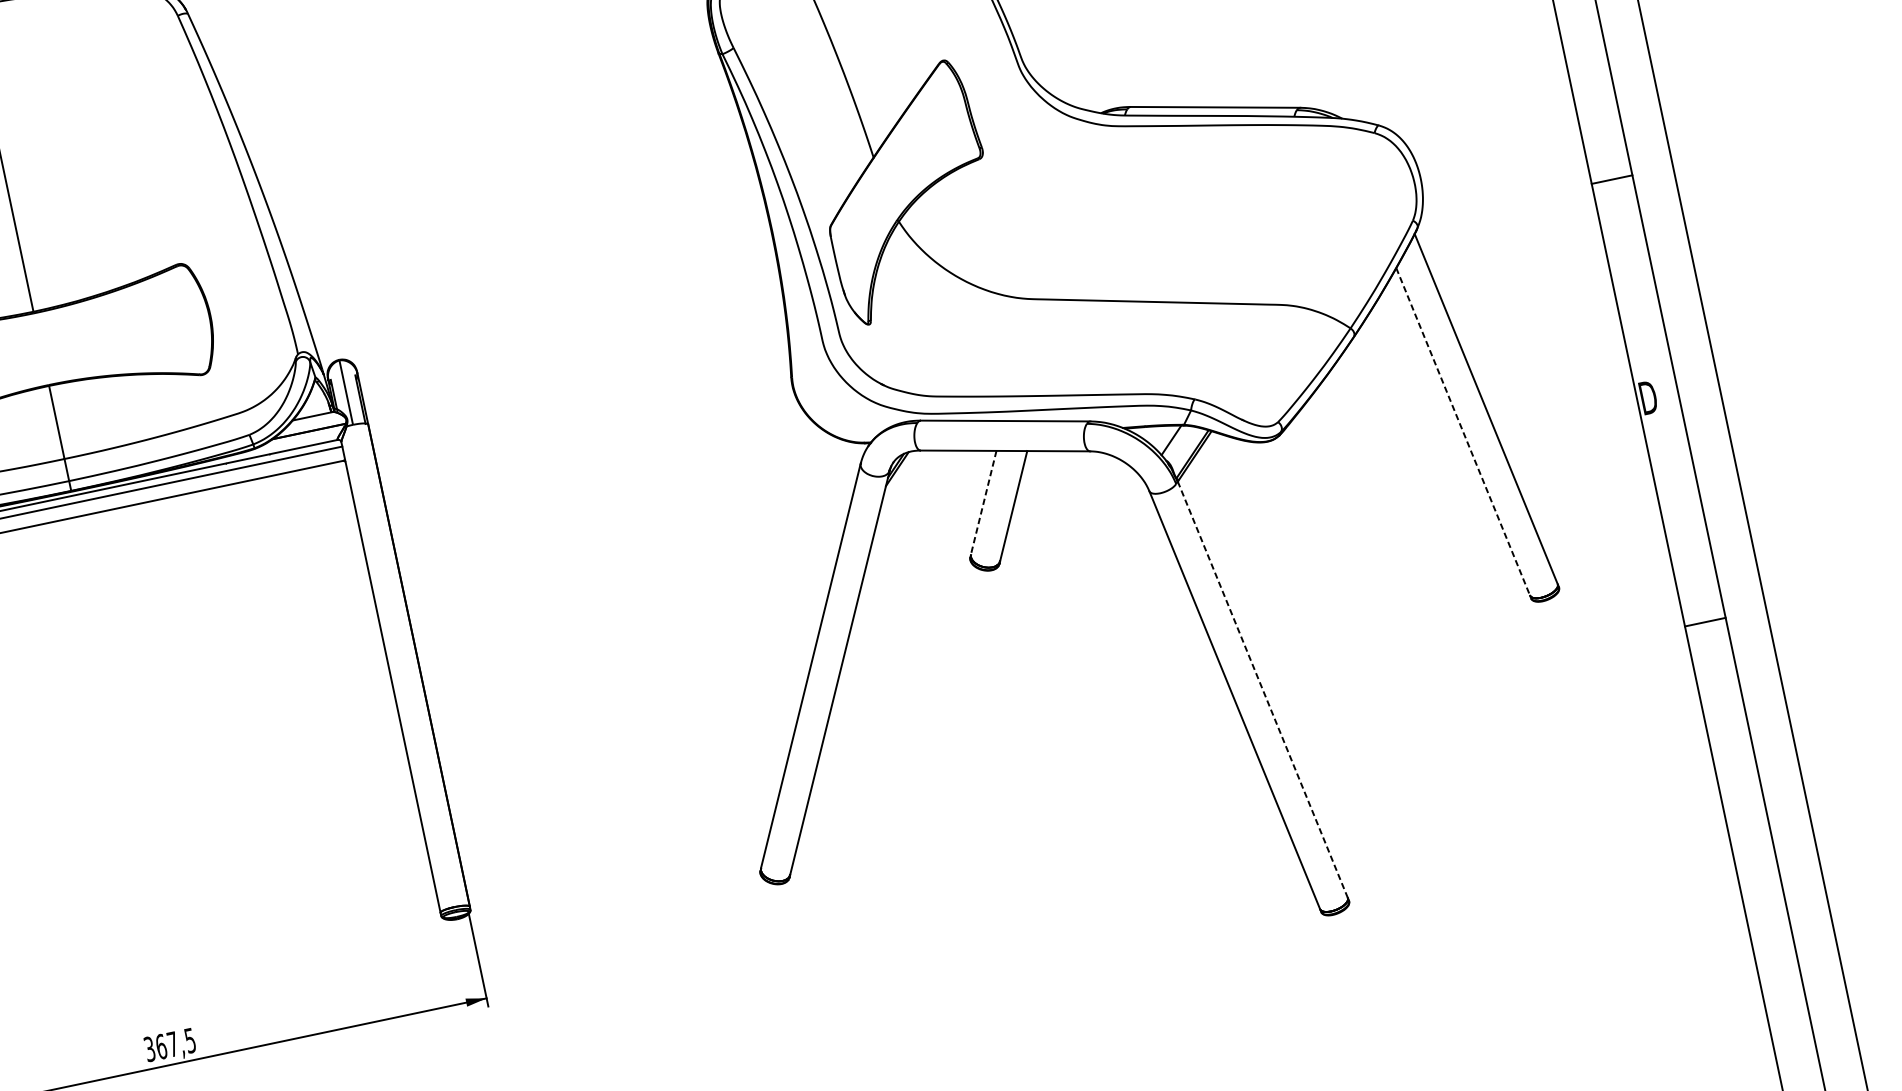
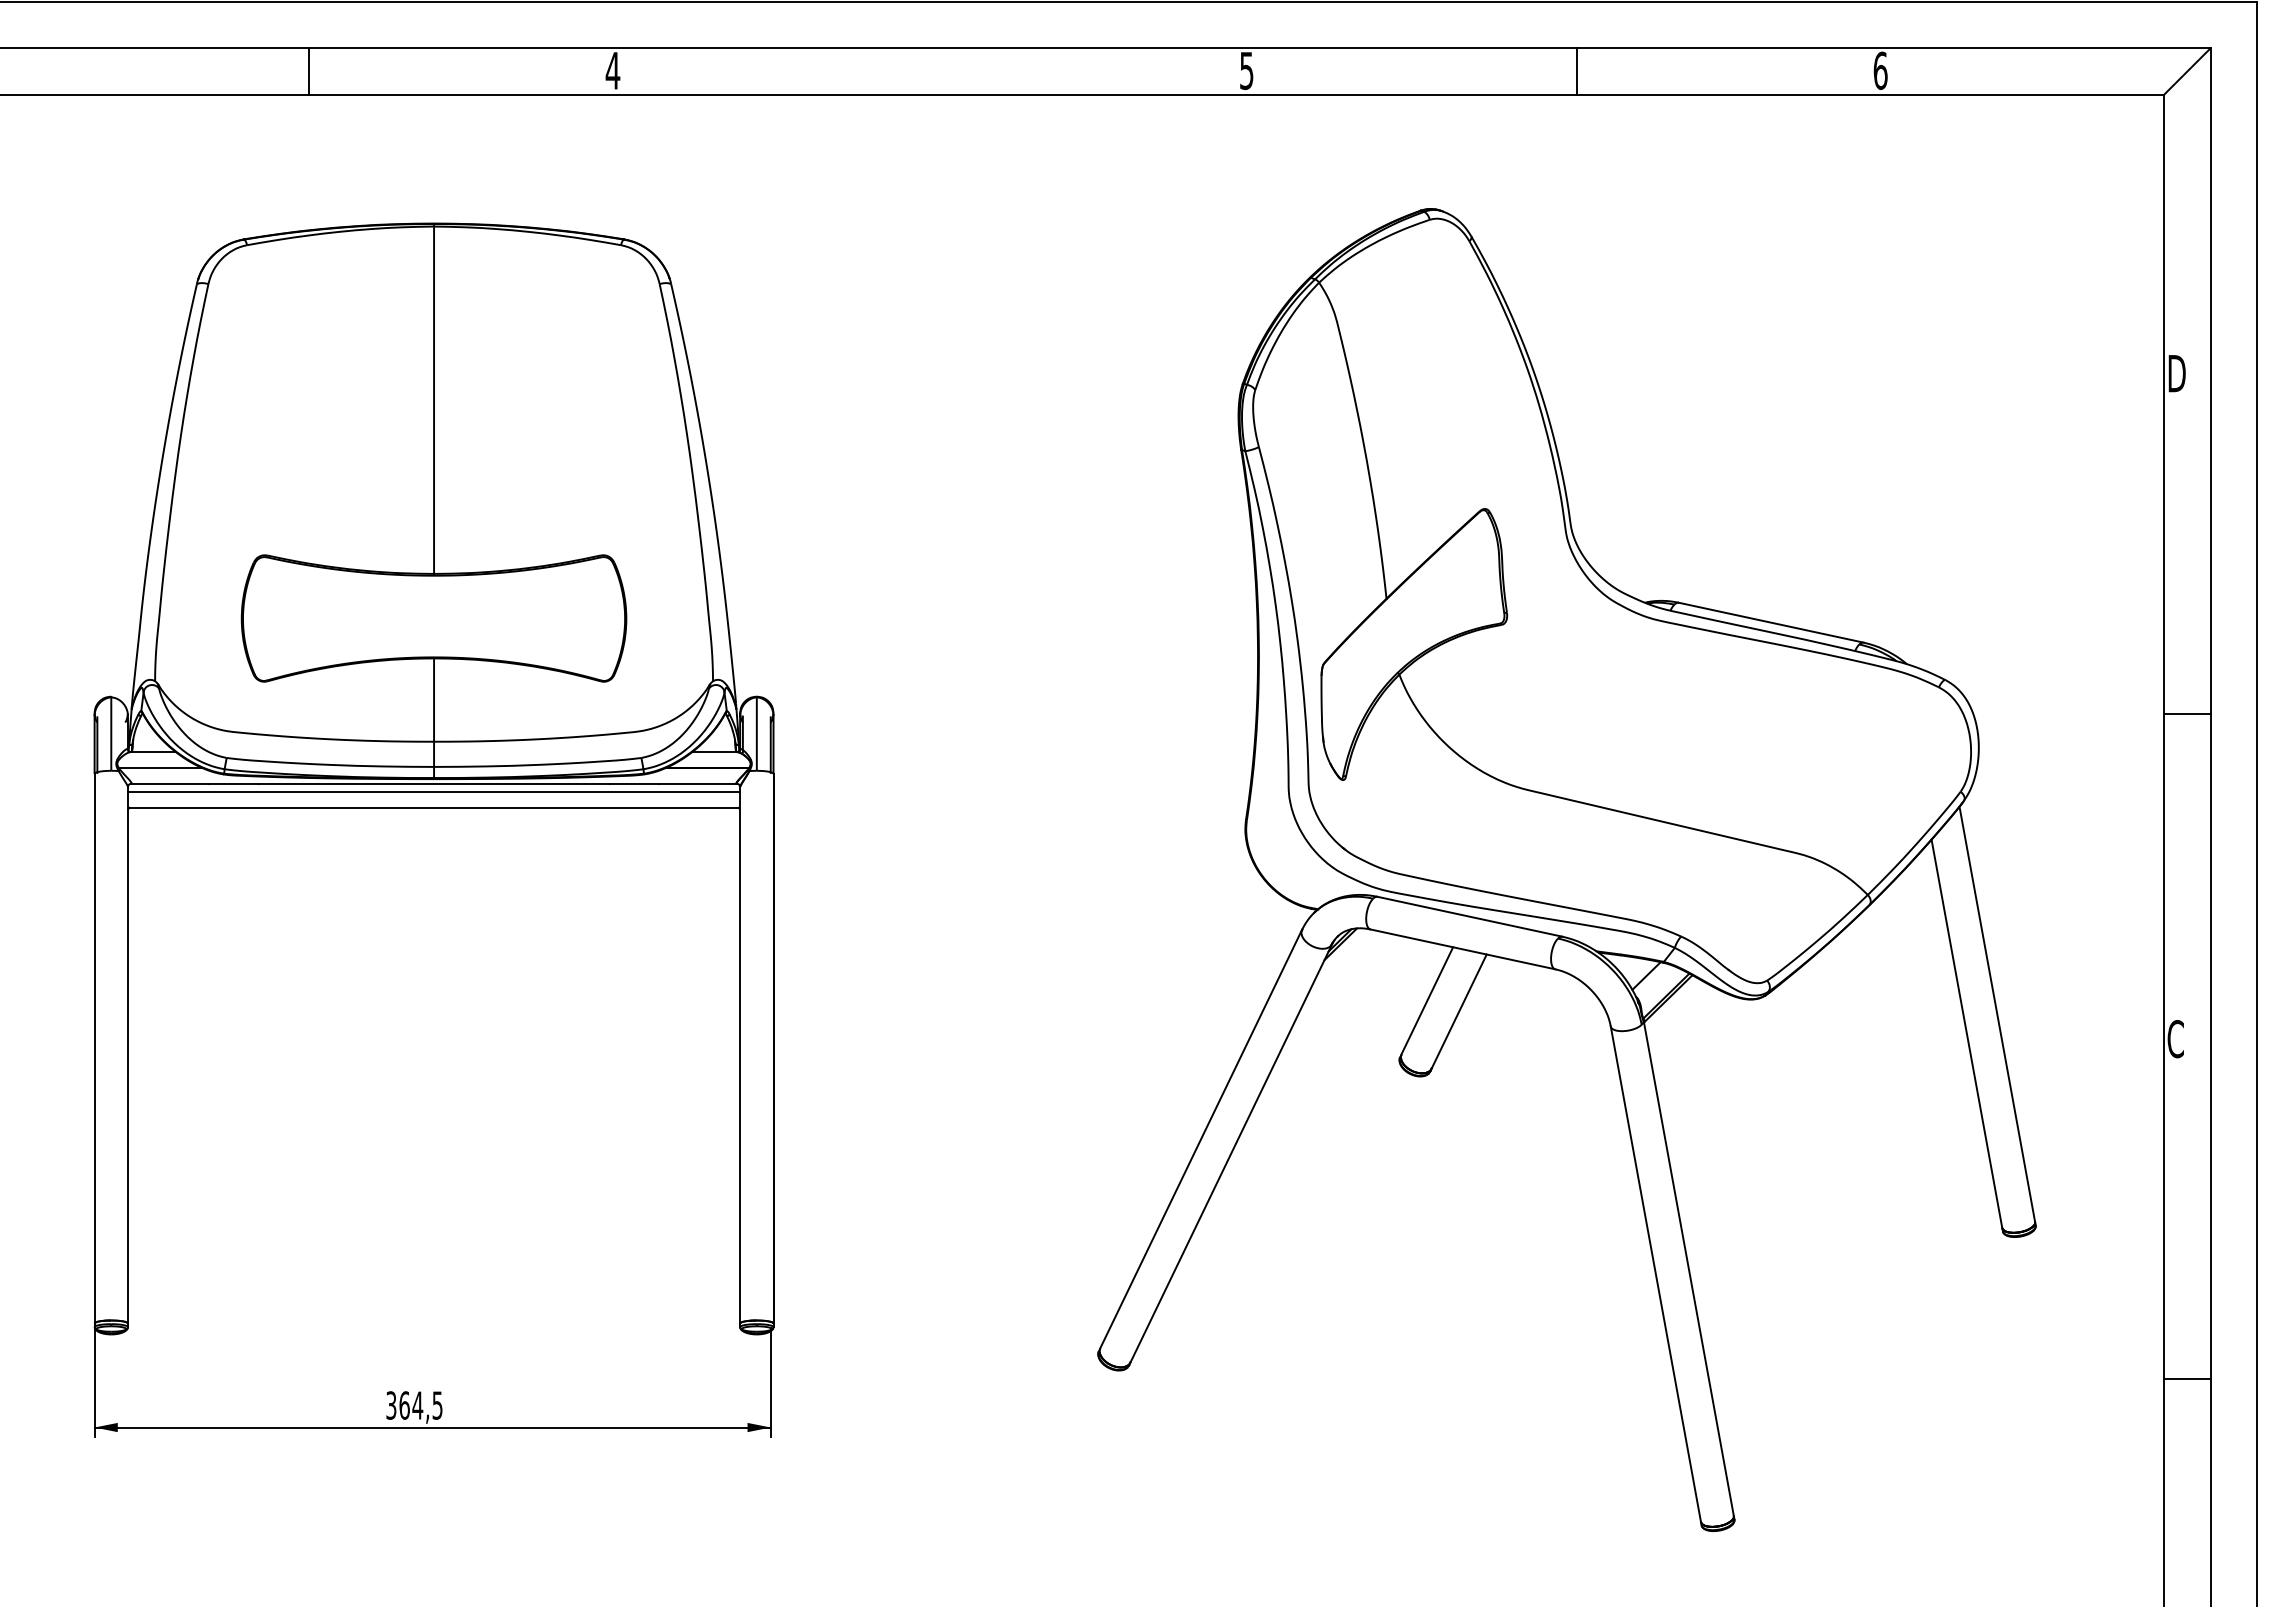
line: (1612, 179) -> (2187, 713), moved
text: (1648, 398) -> (2176, 1039), D -> C
line: (1463, 432) -> (1967, 1034), dashed -> solid
line: (984, 503) -> (1427, 1001), dashed -> solid
line: (1705, 622) -> (2187, 1379), moved
line: (1262, 690) -> (1688, 1269), dashed -> solid
text: (172, 1044) -> (417, 1405), 367,5 -> 364,5

